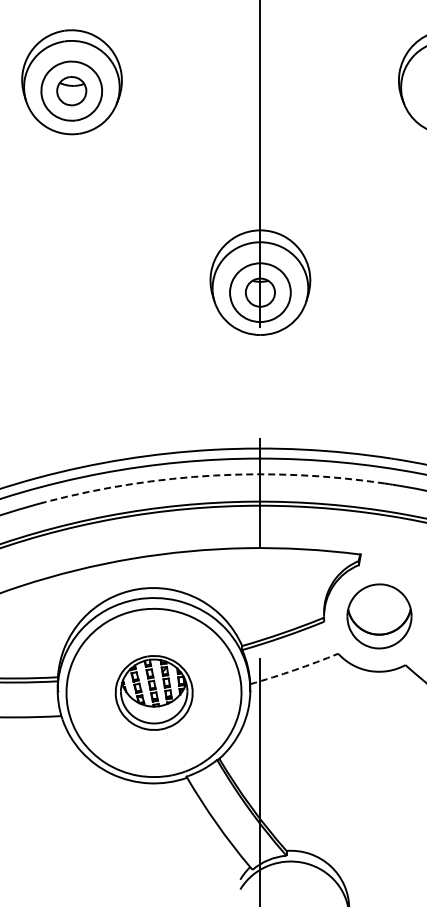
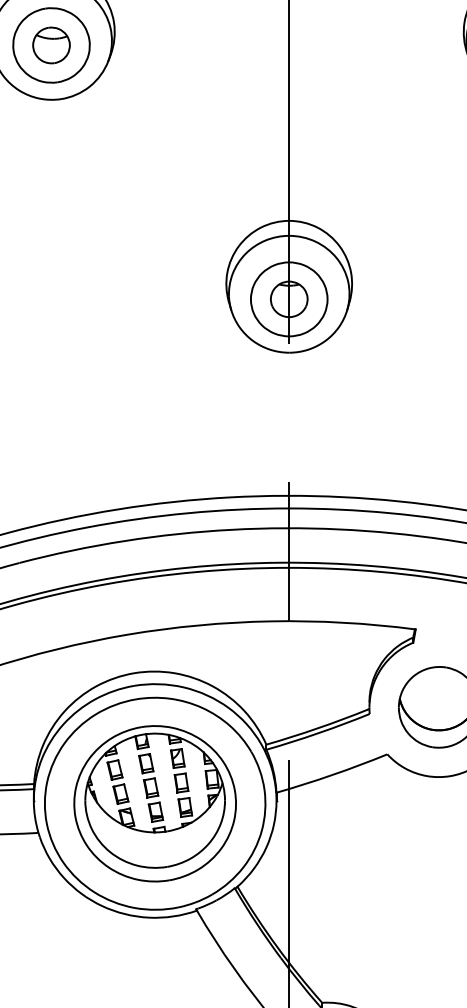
arc: (214, 475) -> (231, 529), dashed -> solid
arc: (294, 670) -> (332, 775), dashed -> solid
part: (154, 692) -> (155, 803), size x1.67

